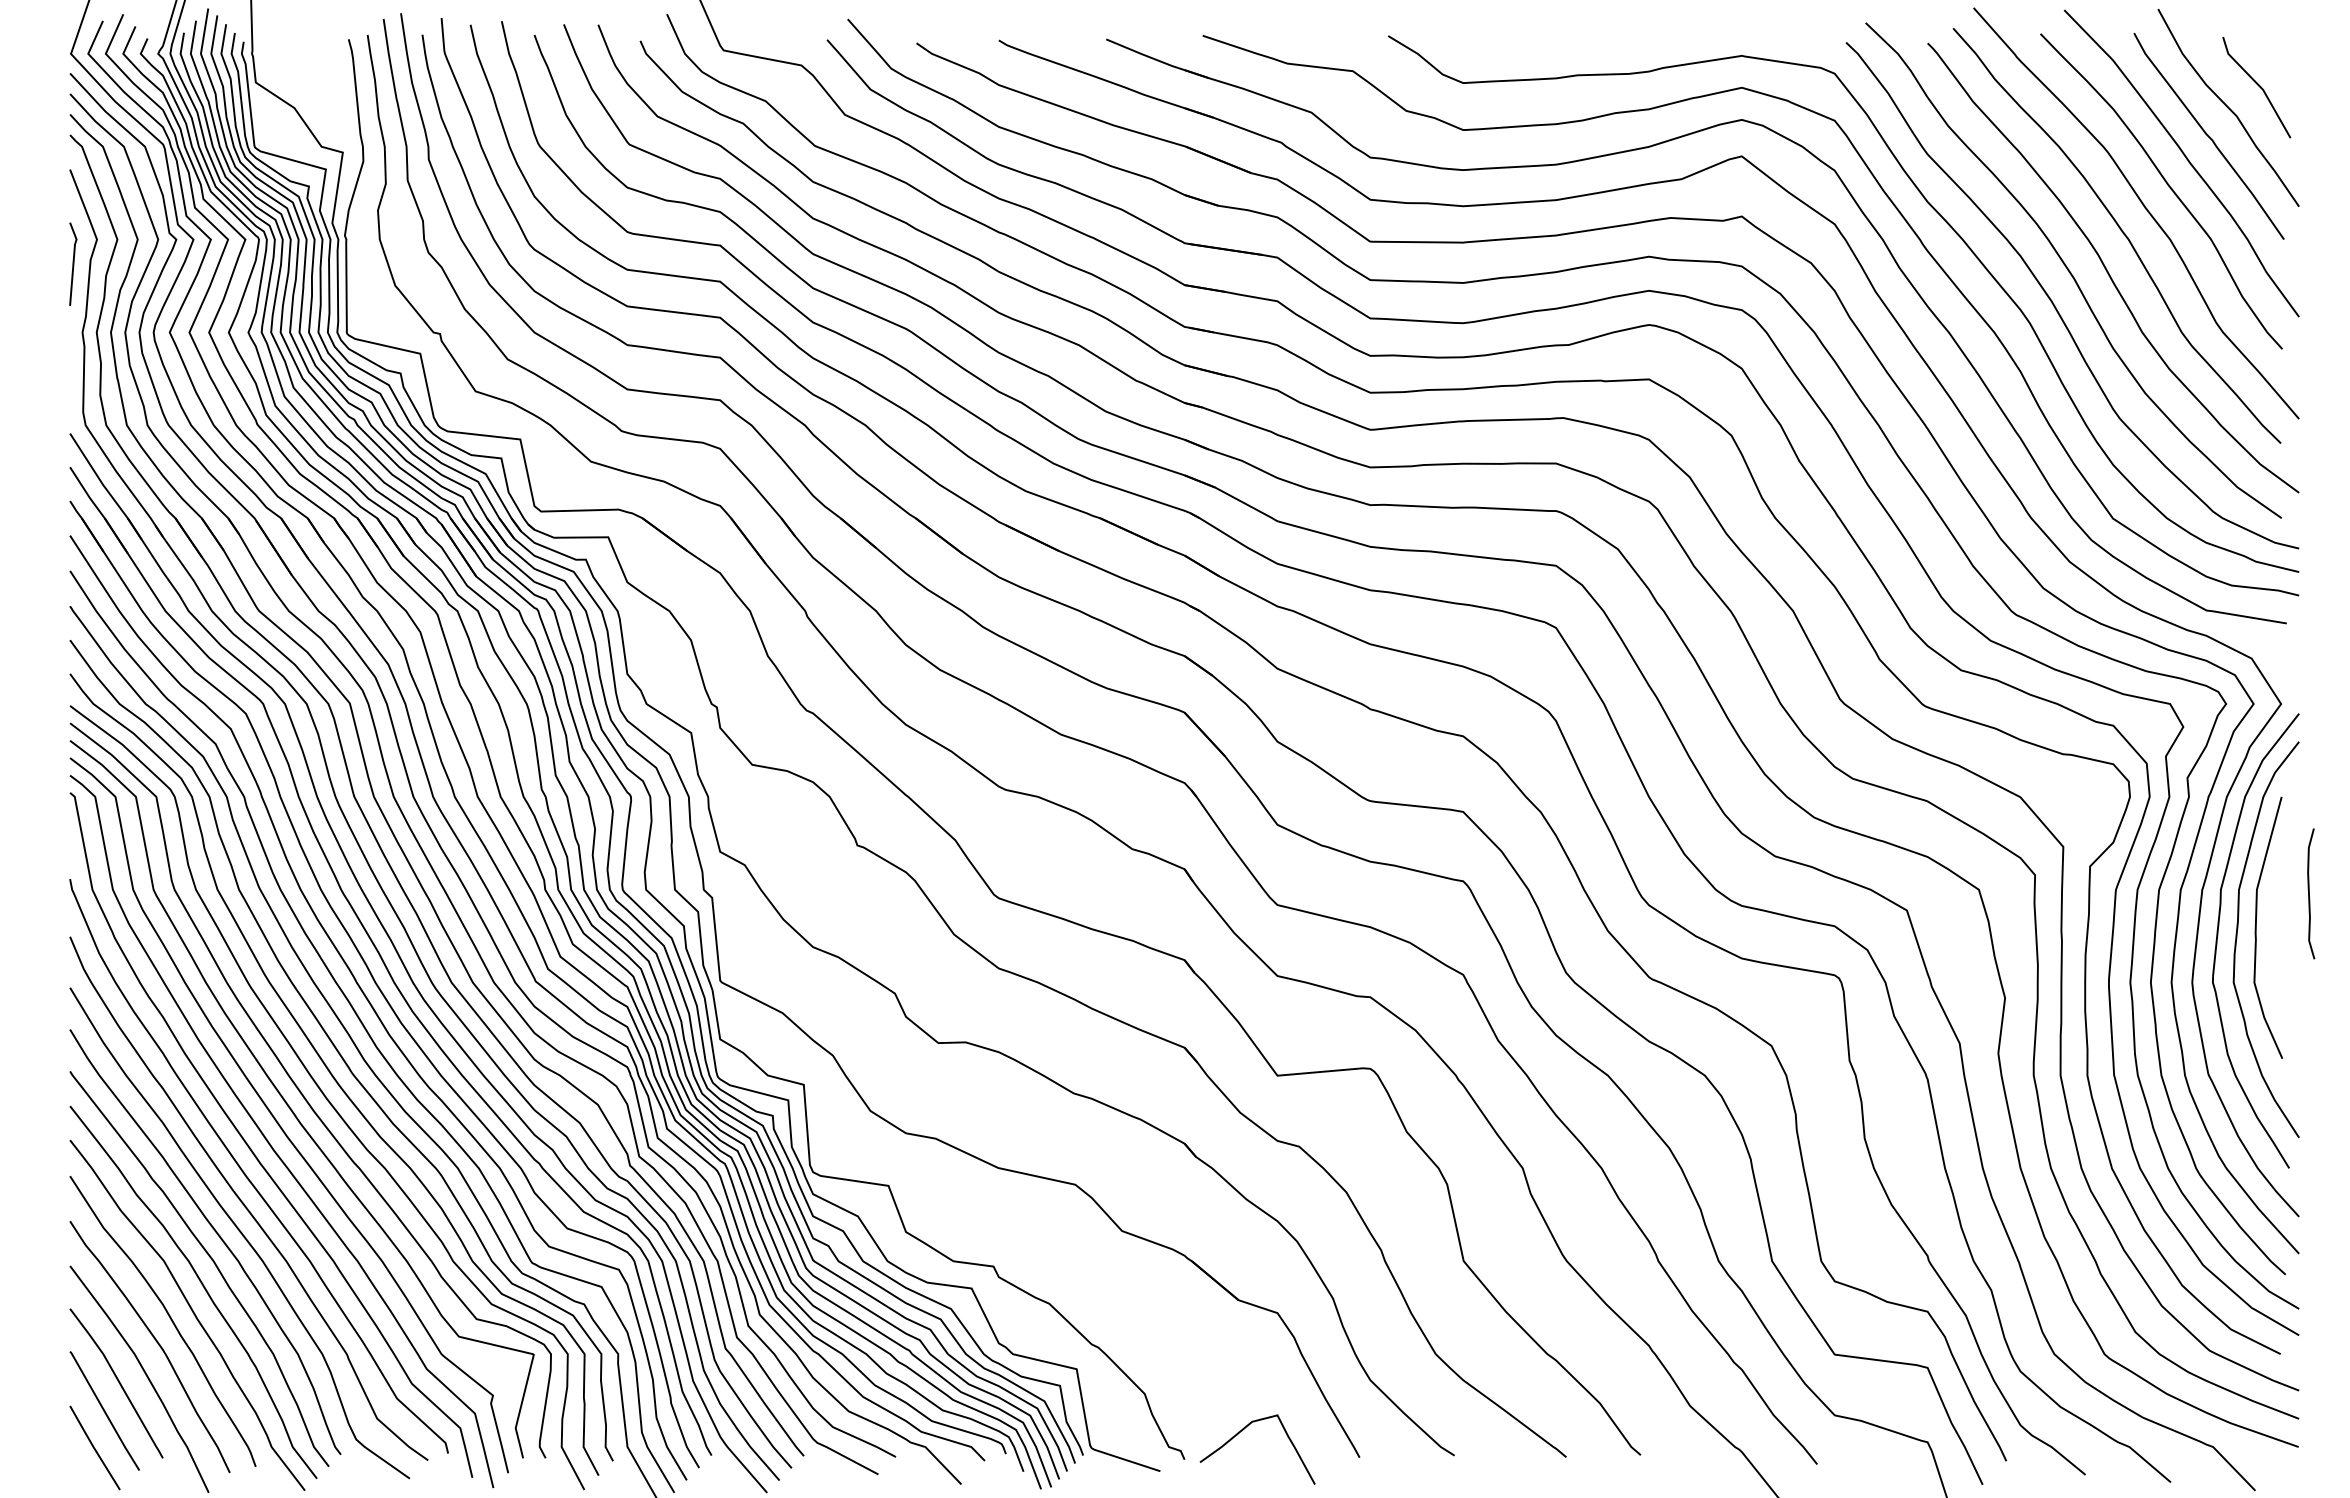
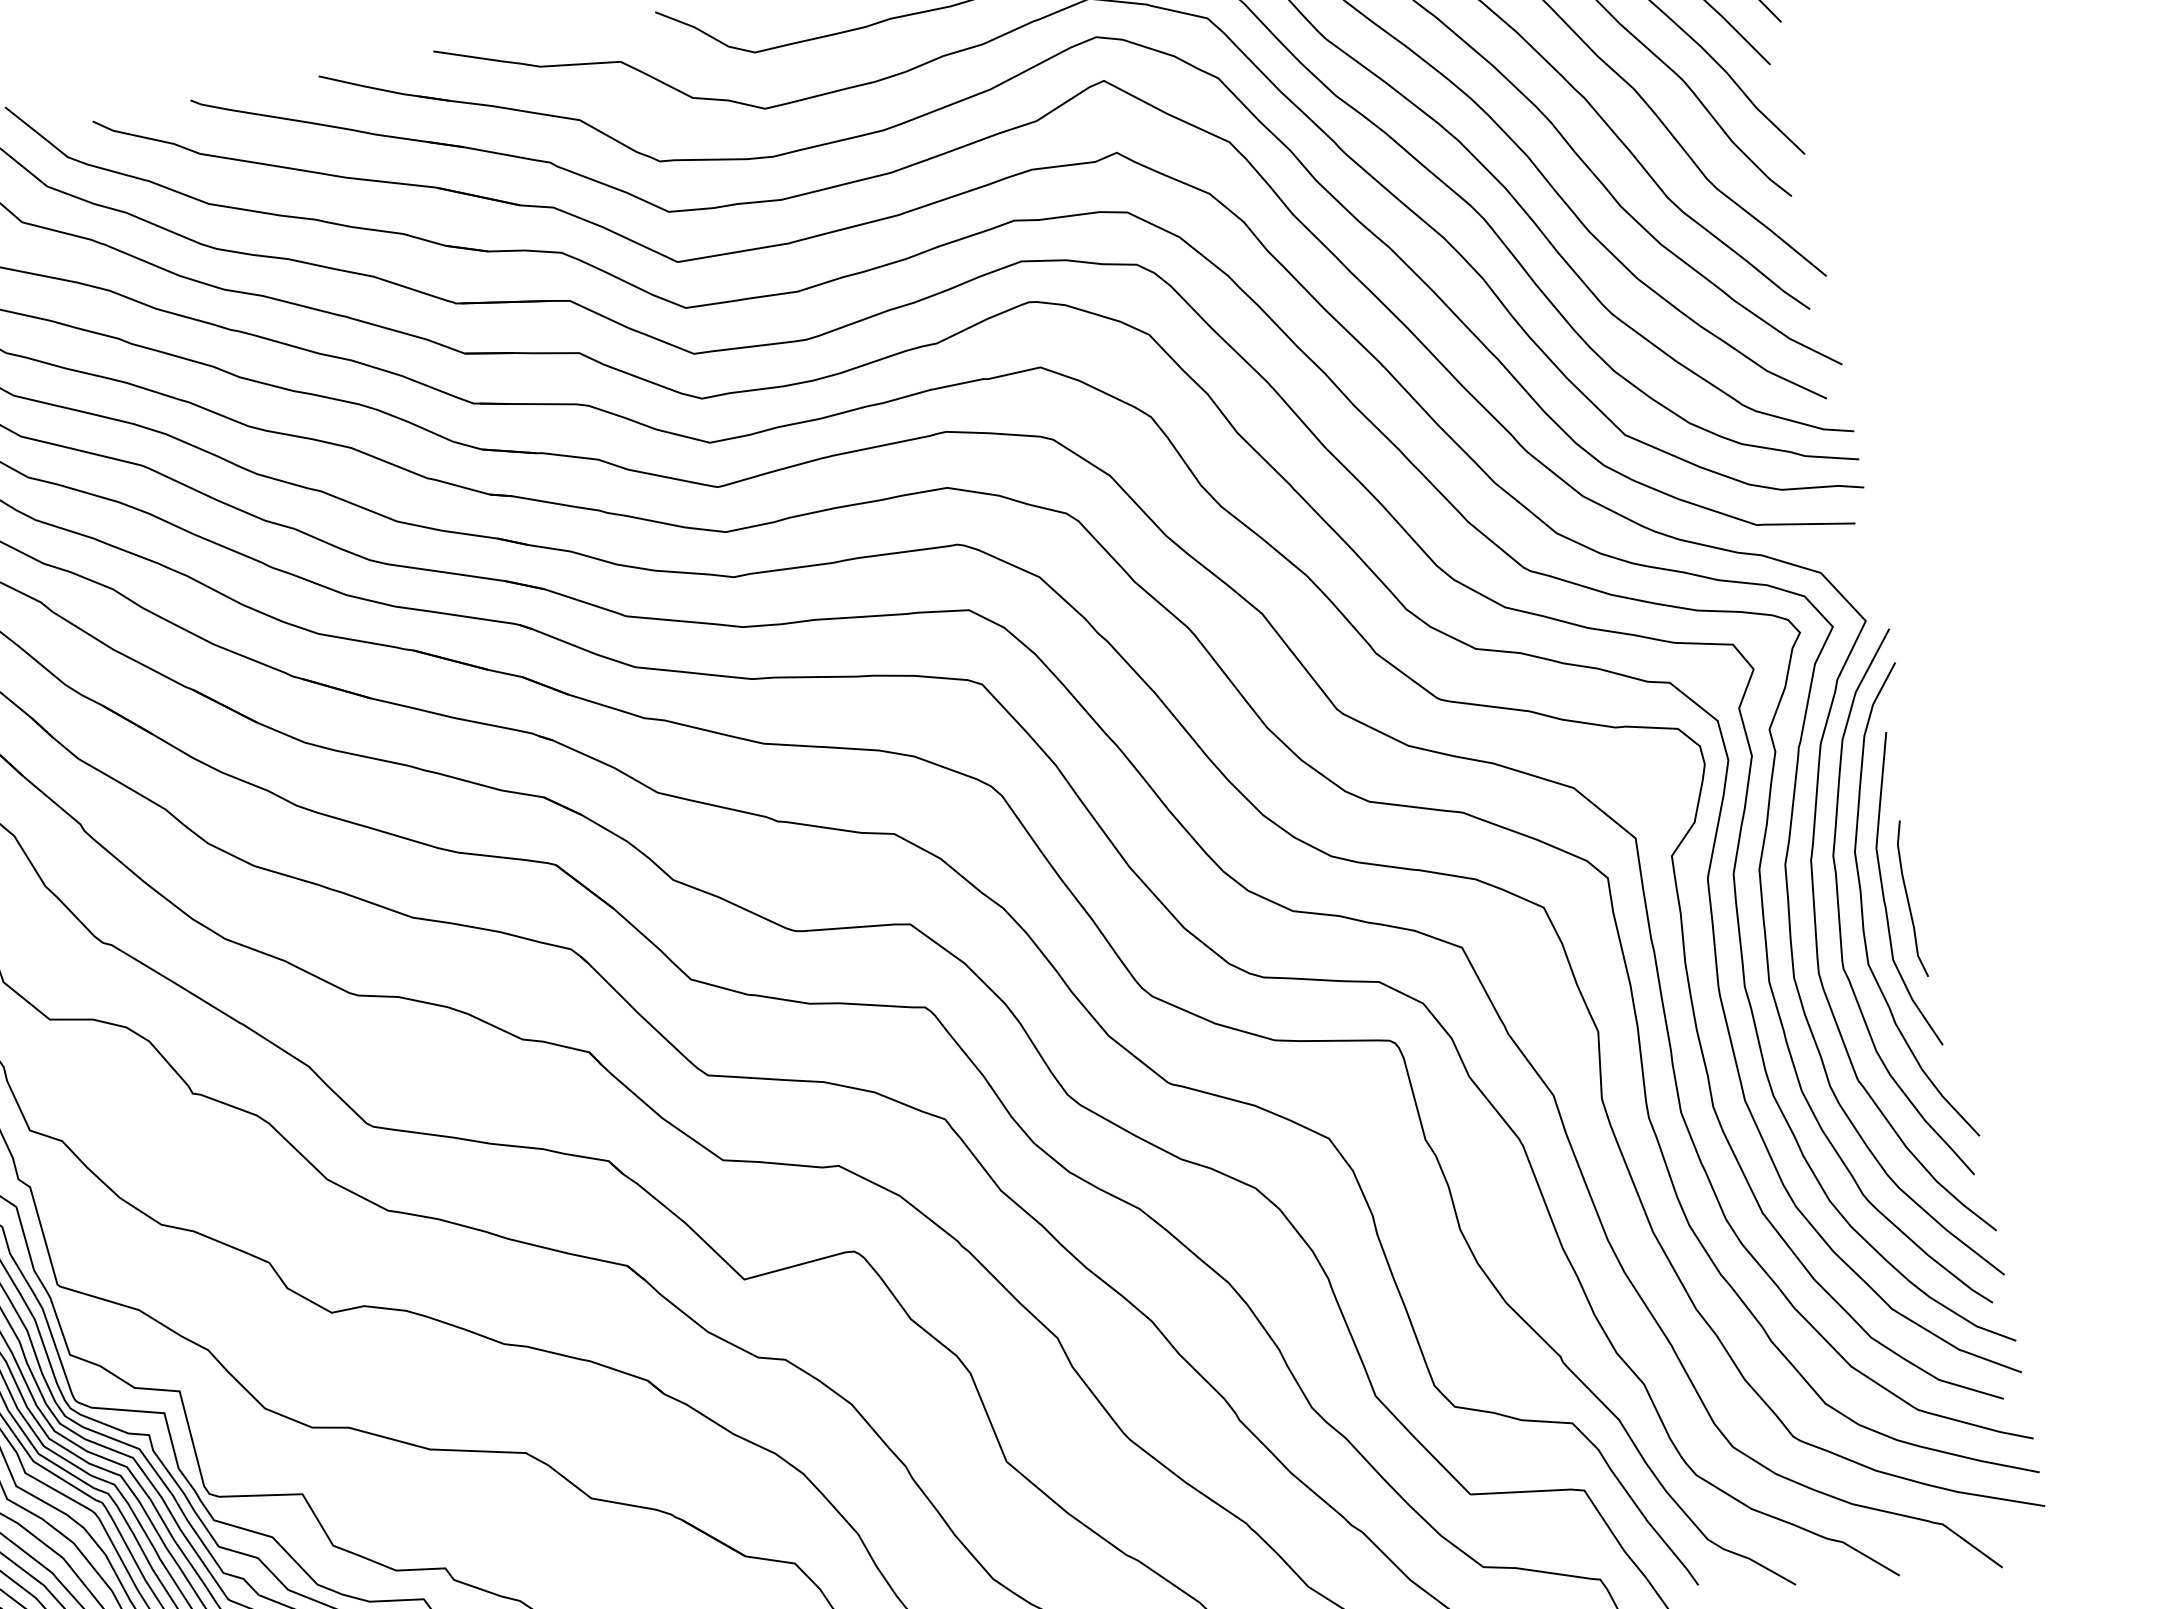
curve: (2309, 893) -> (1908, 899), moved

